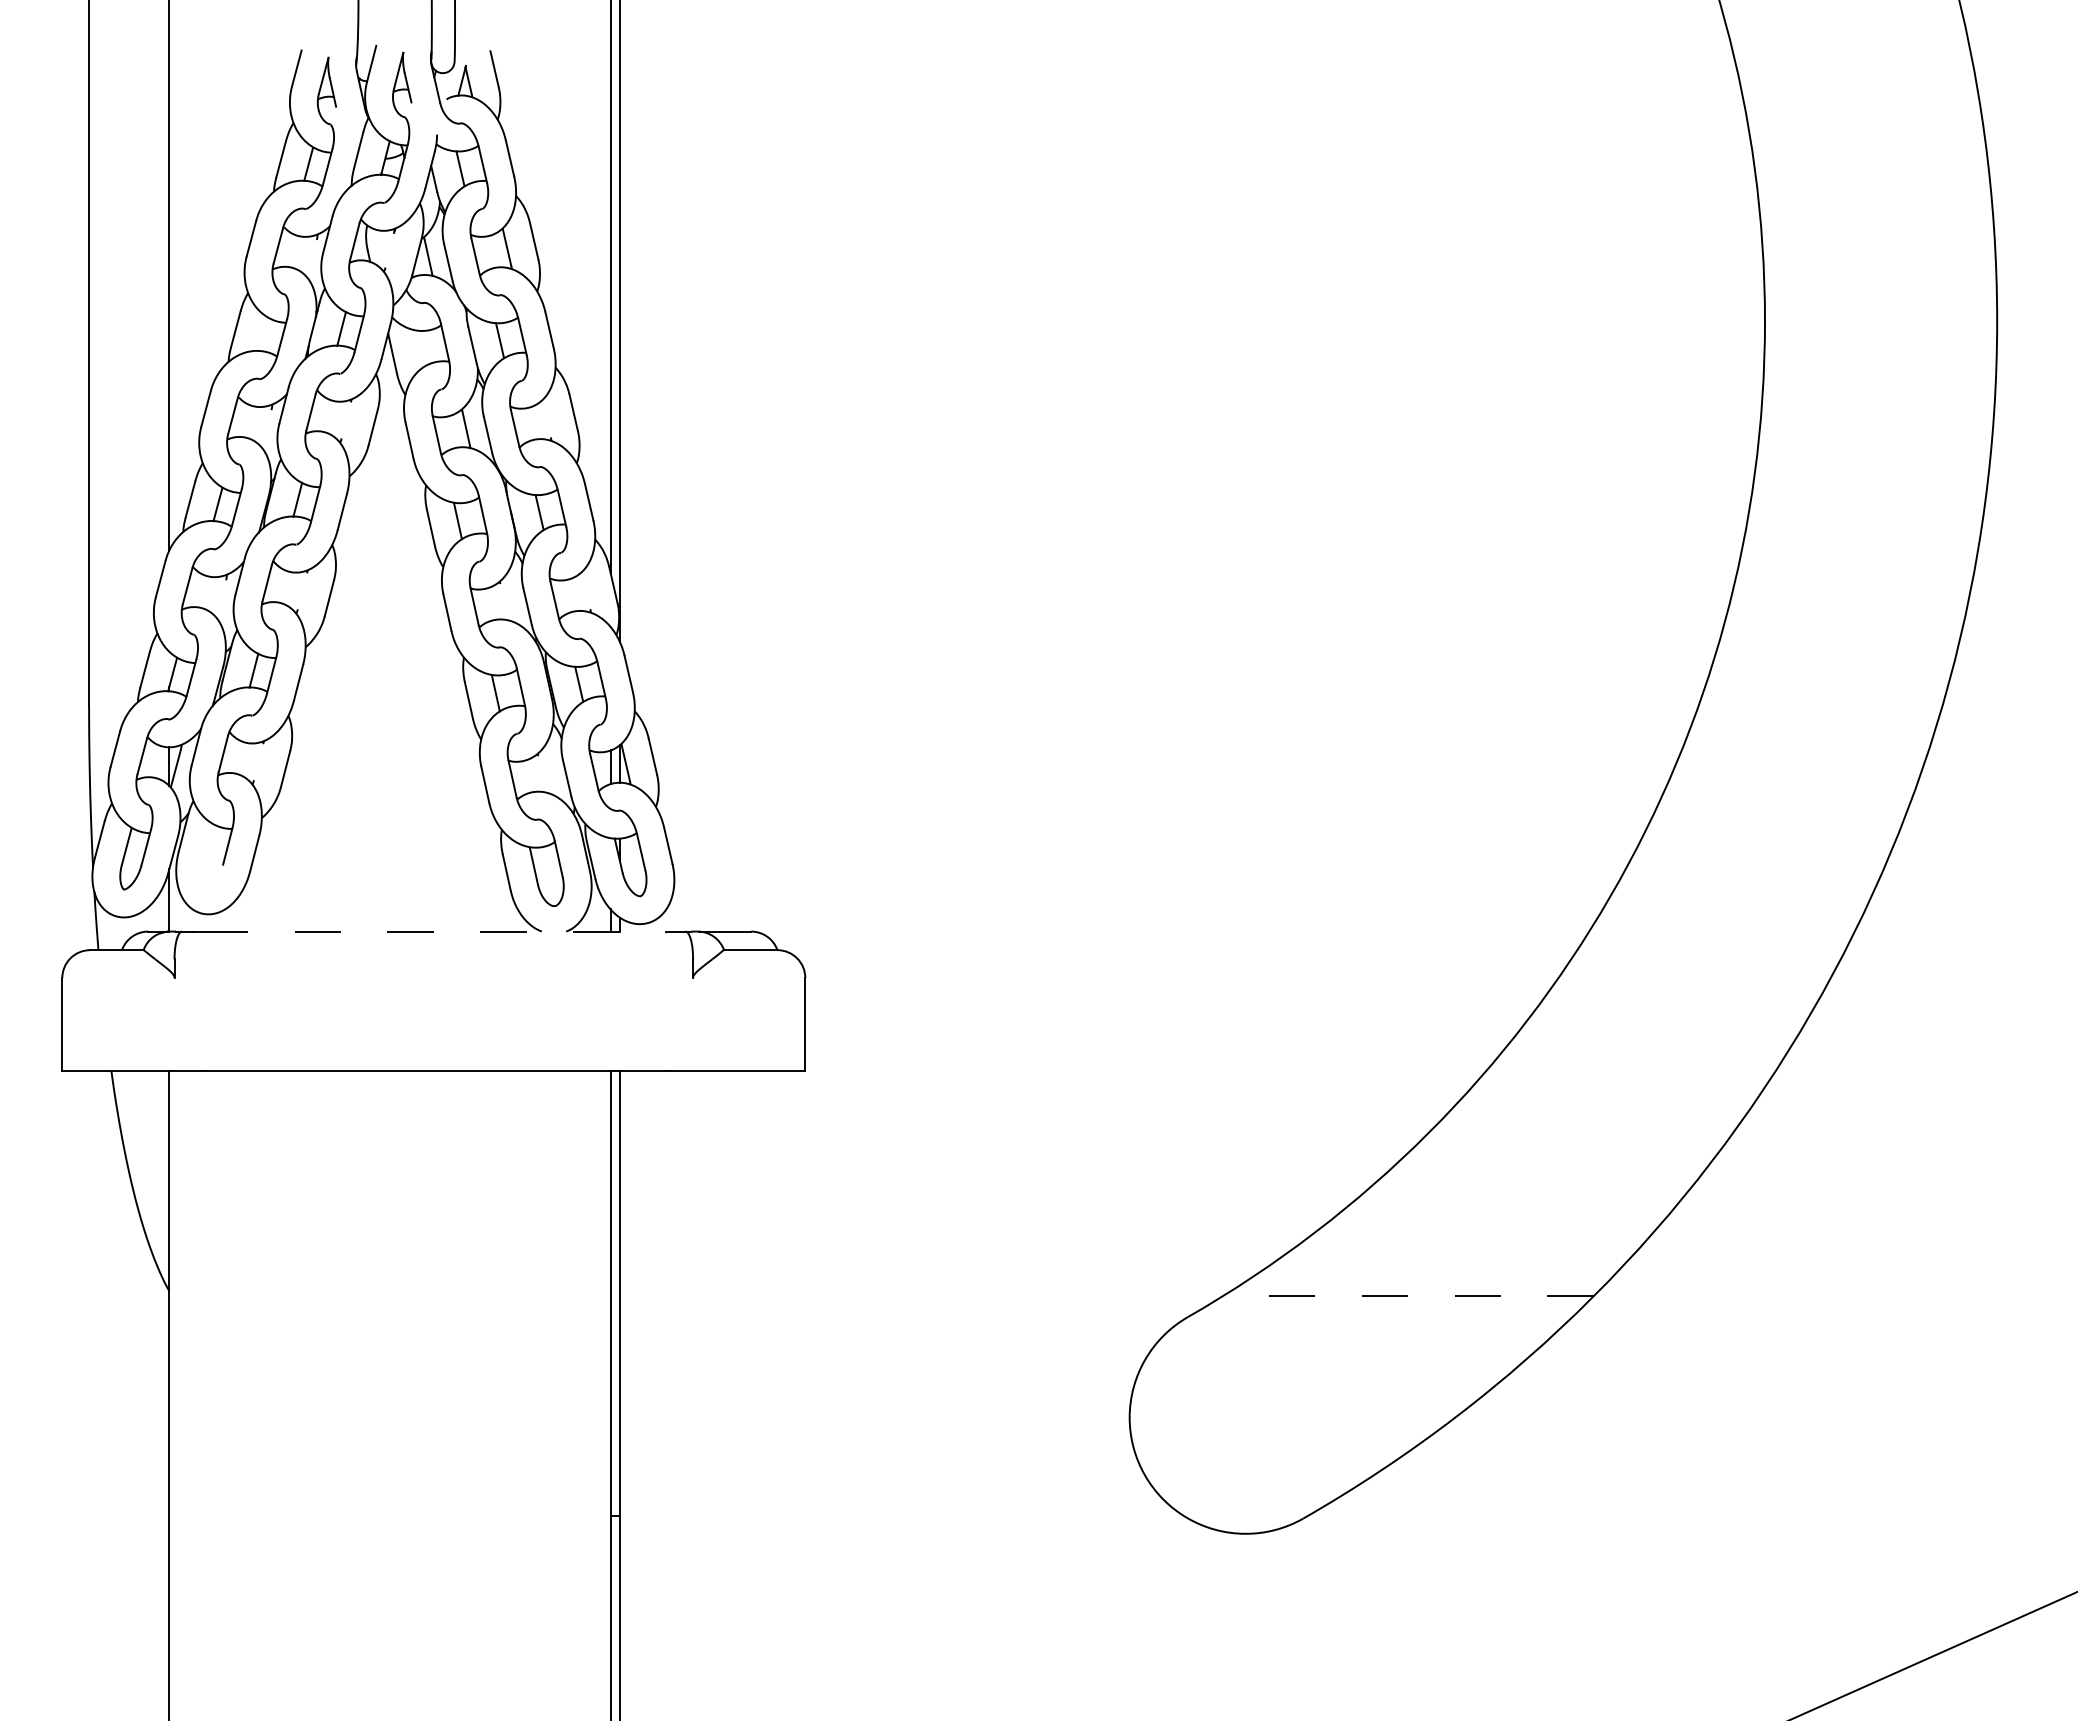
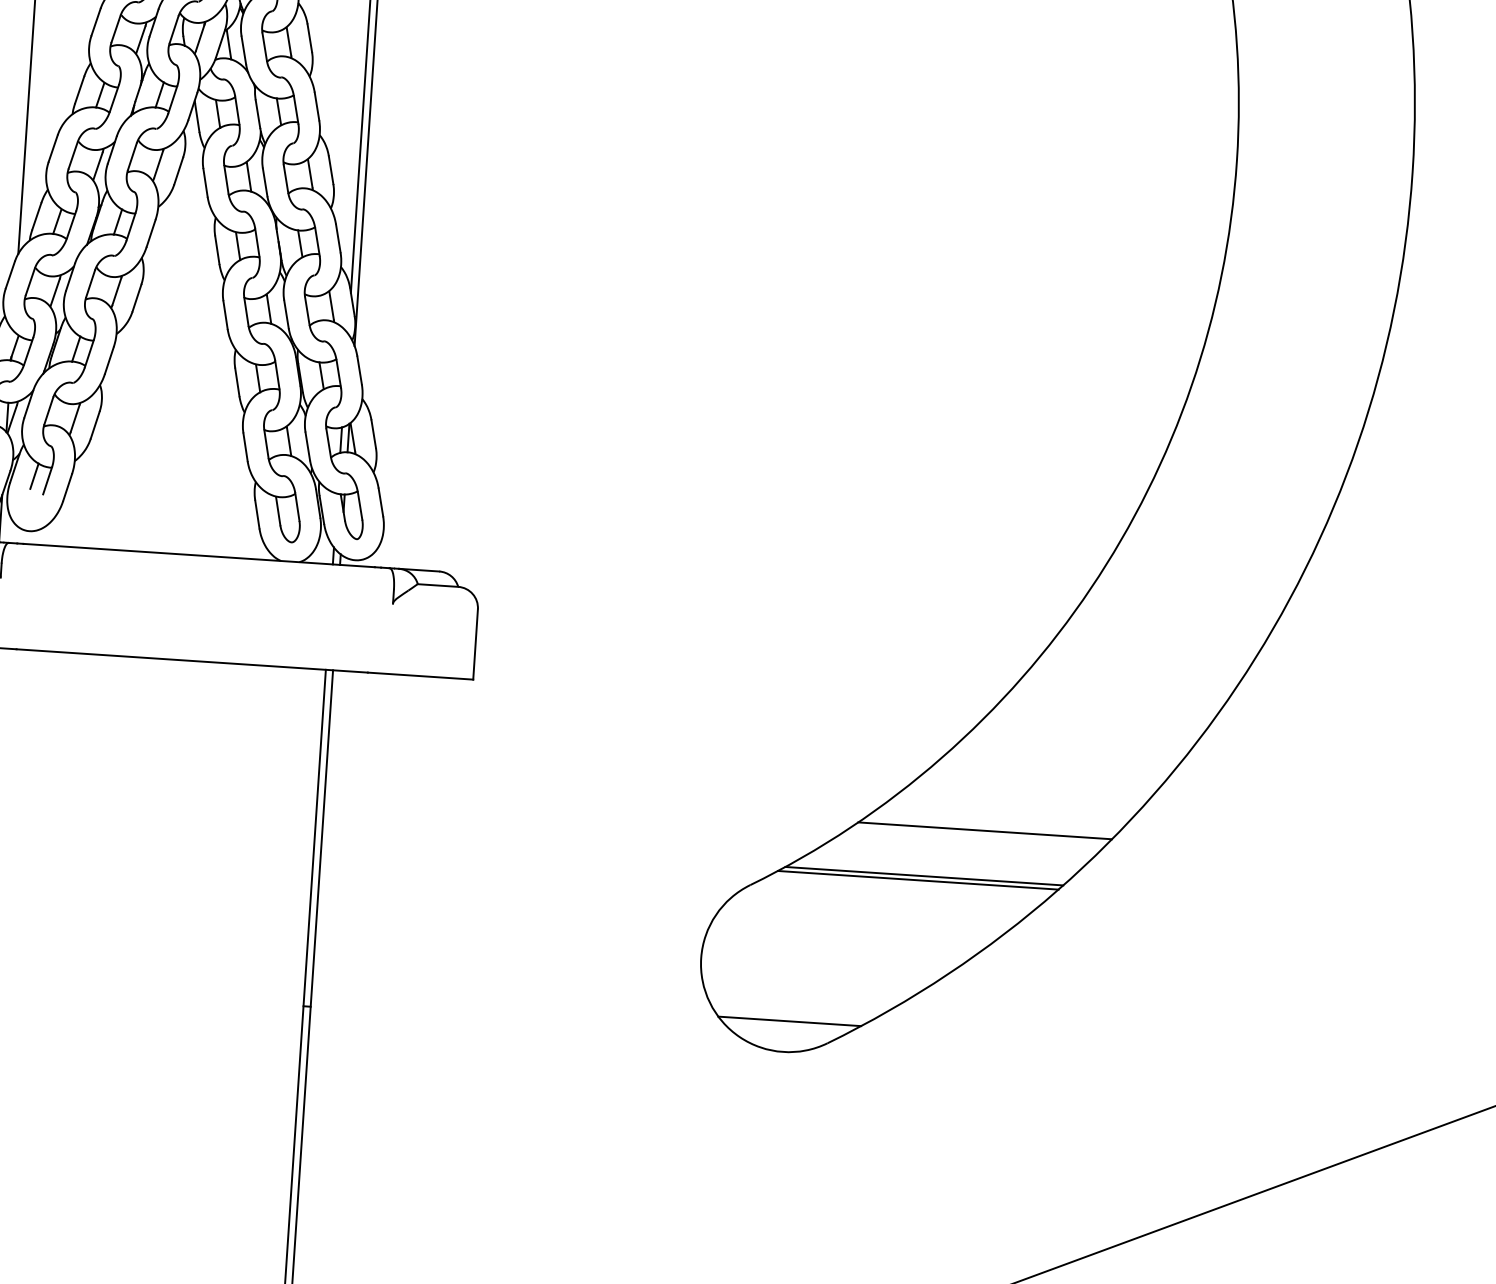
line: (389, 249) -> (199, 37), added
line: (311, 257) -> (140, 39), added
line: (262, 334) -> (99, 95), added
line: (420, 349) -> (218, 114), added
line: (546, 419) -> (310, 173), added
line: (345, 420) -> (158, 164), added
line: (266, 427) -> (97, 165), added
line: (586, 590) -> (331, 305), added
line: (302, 591) -> (116, 291), added
line: (221, 598) -> (55, 292), added
line: (504, 602) -> (269, 310), added
line: (258, 762) -> (75, 418), added
line: (542, 774) -> (289, 442), added
line: (209, 841) -> (34, 476), added
line: (434, 931) -> (199, 555), dashed -> solid
line: (1491, 1225) -> (984, 831), added
line: (1415, 1290) -> (923, 876), added
line: (1407, 1296) -> (917, 880), dashed -> solid
line: (1251, 1492) -> (789, 1020), added

